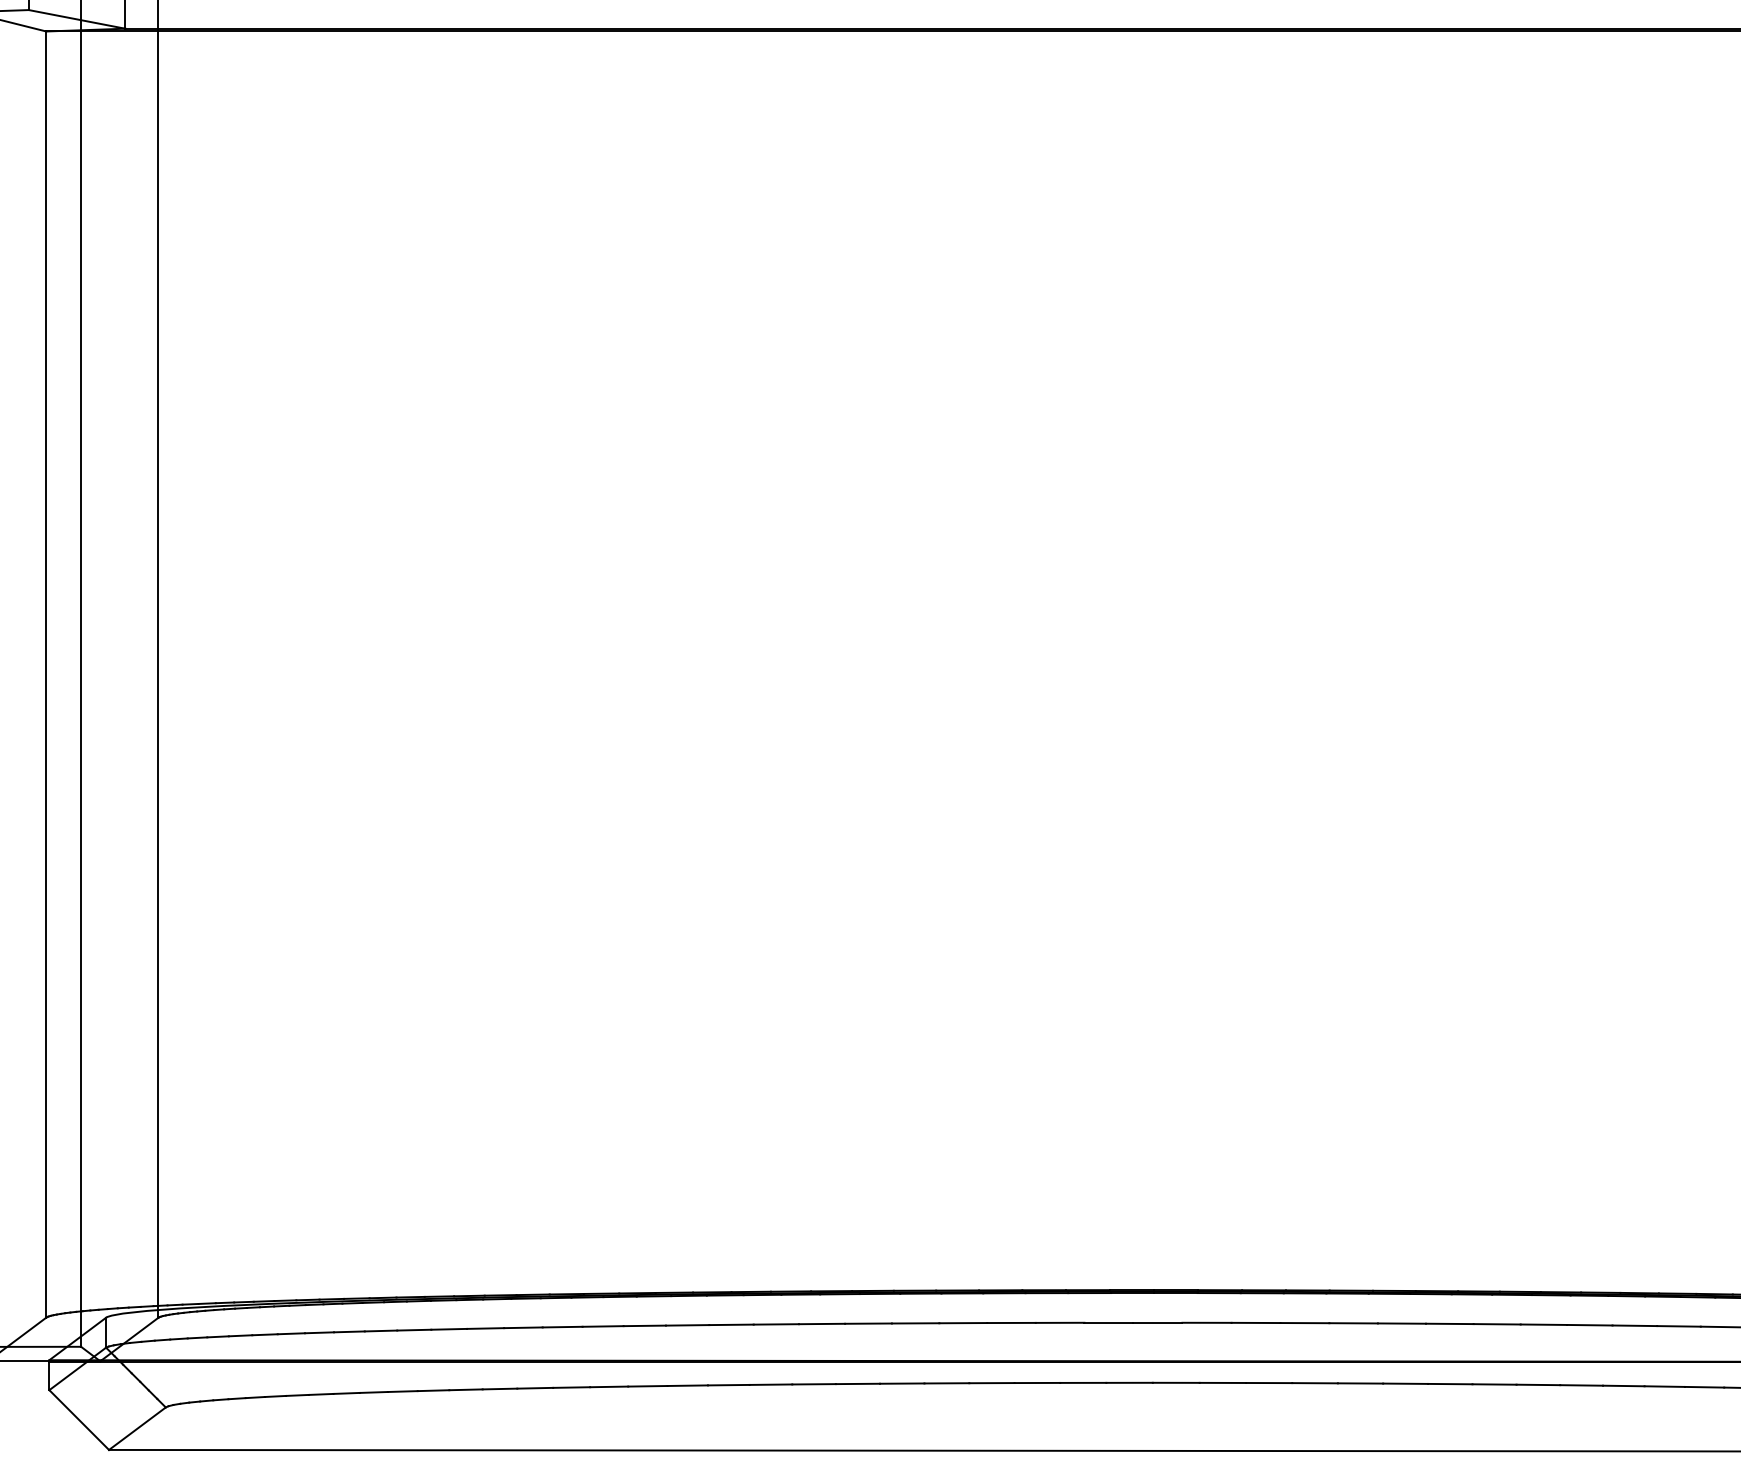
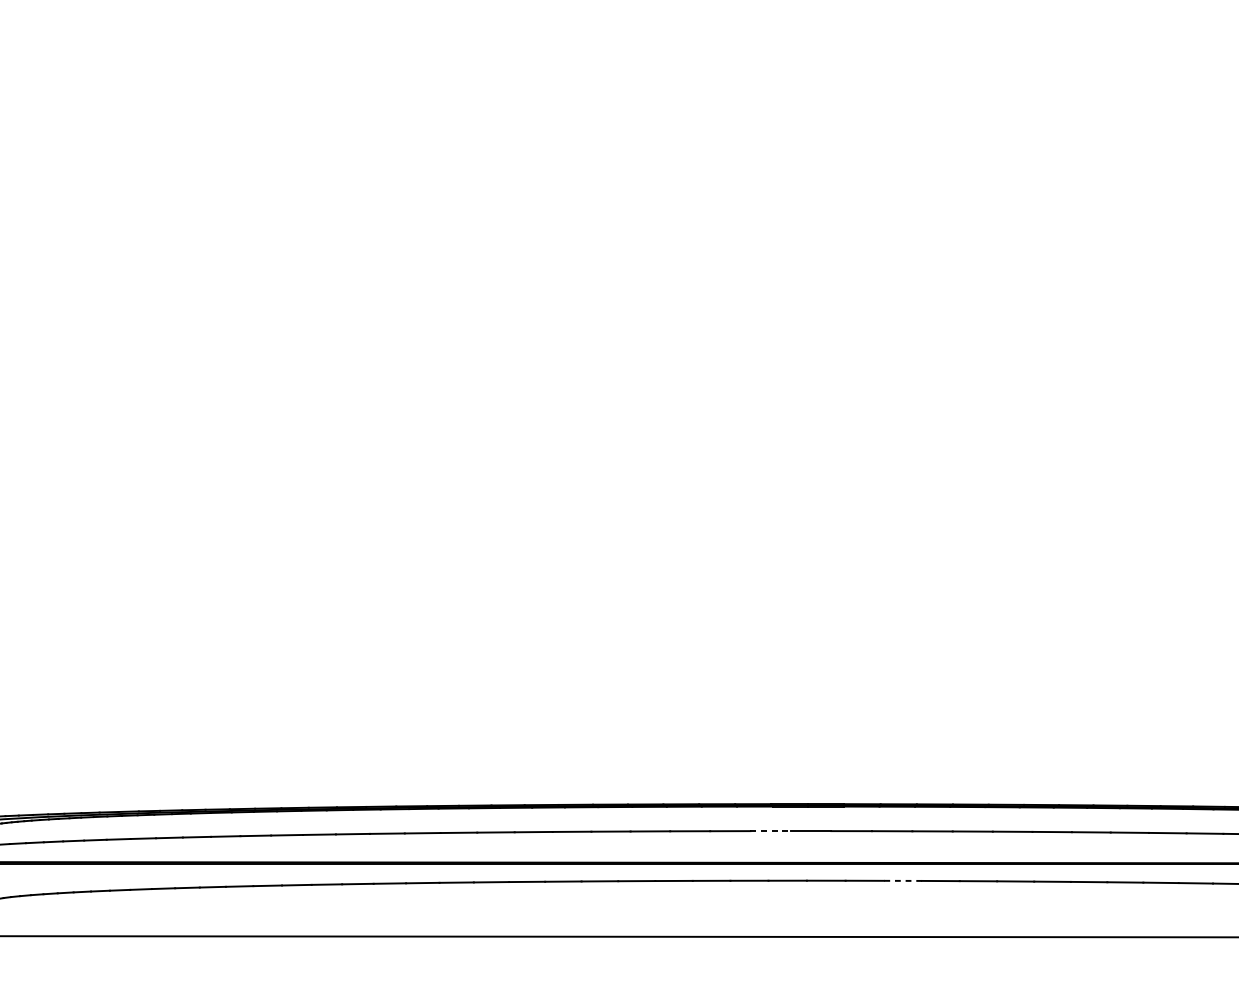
line: (1109, 1322) -> (771, 830), solid -> dashed
line: (1268, 1383) -> (902, 881), solid -> dashed

